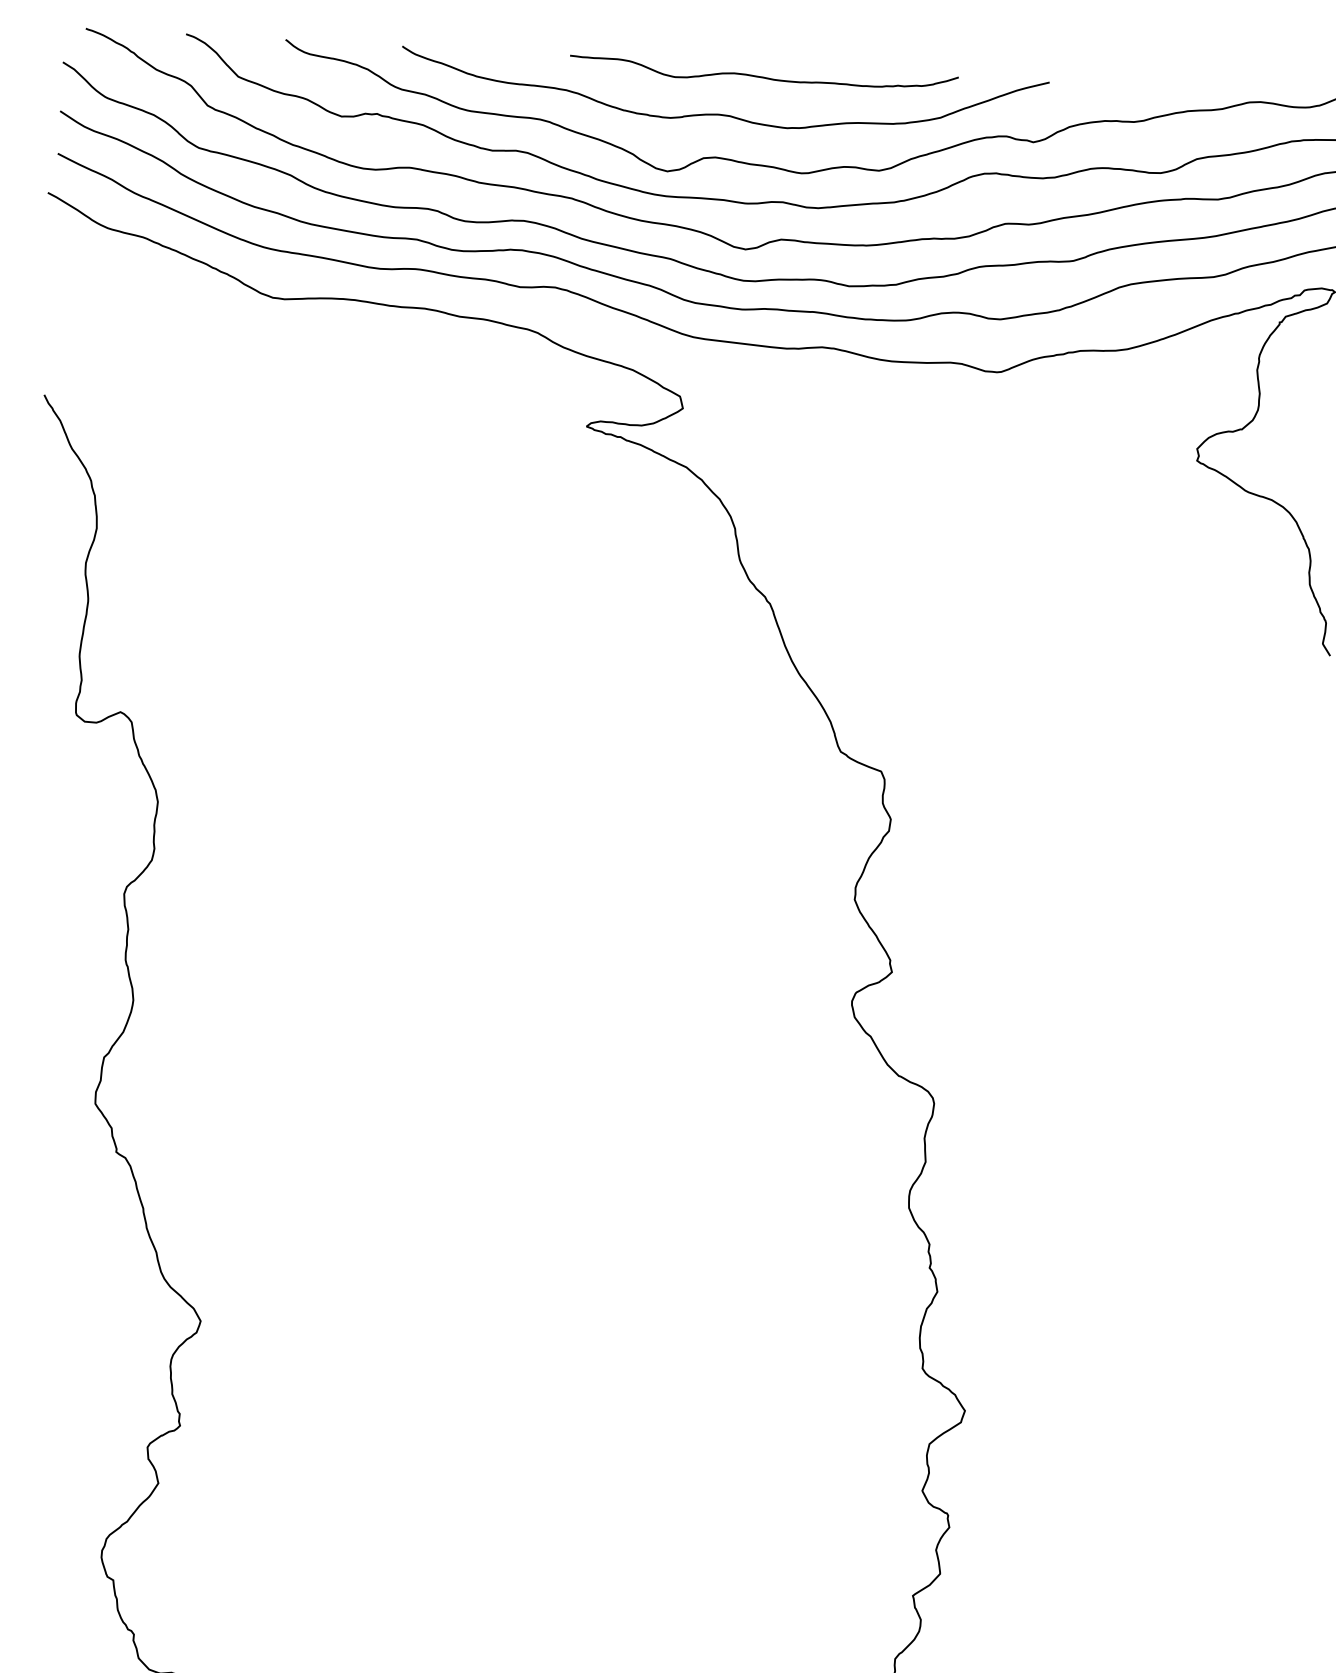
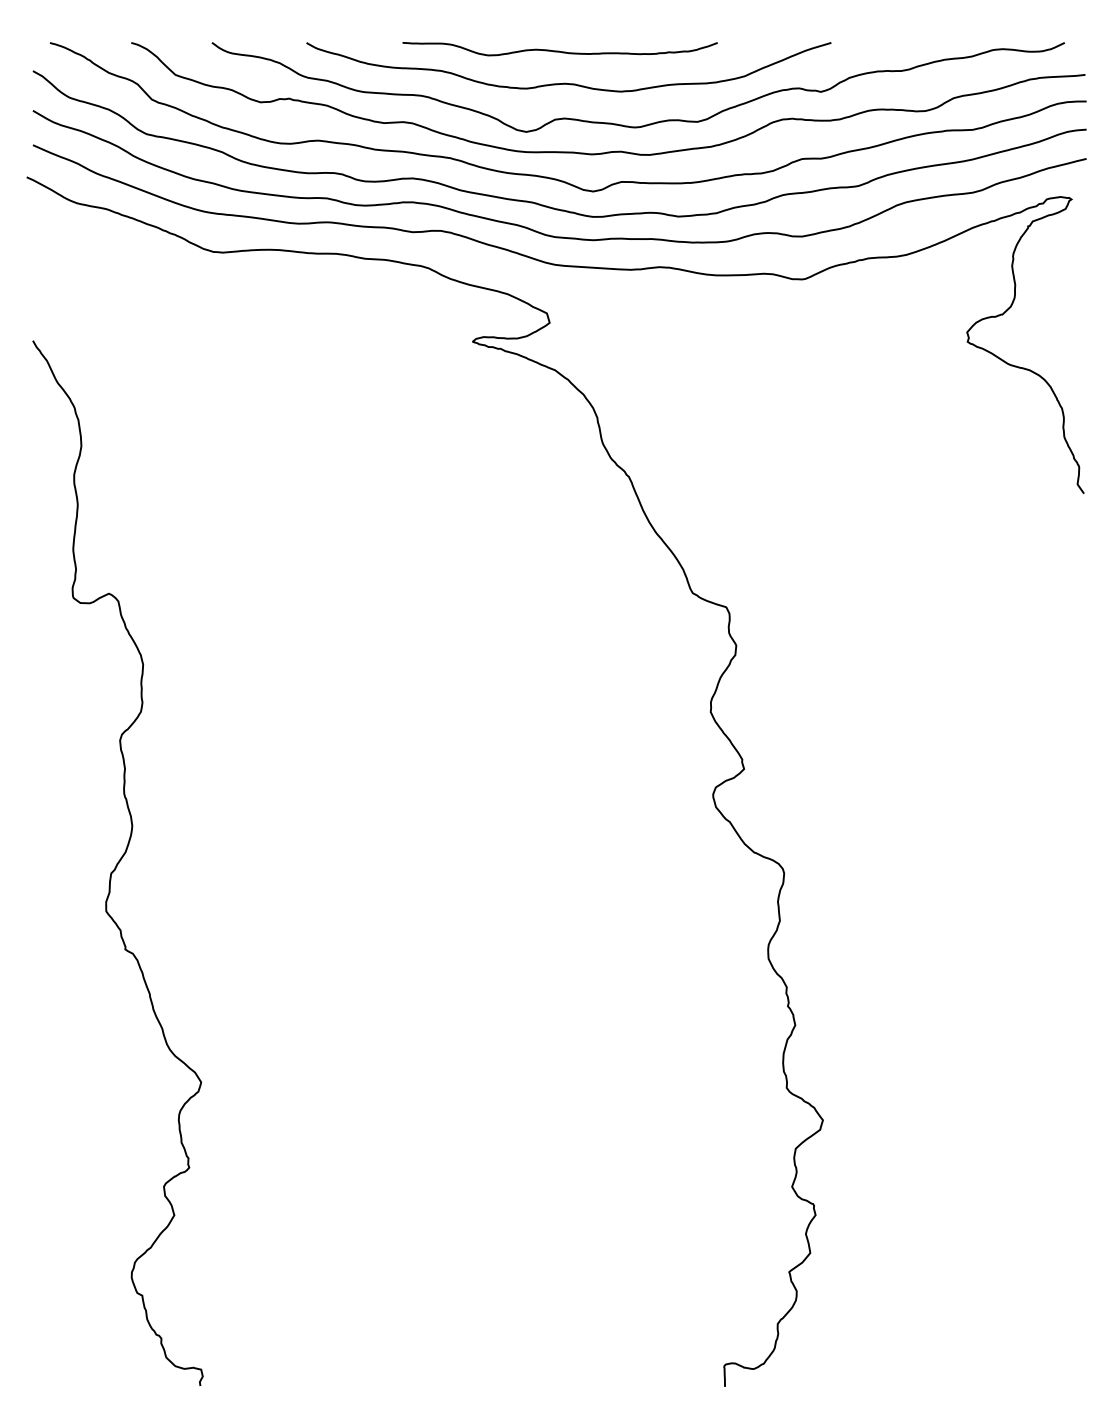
curve: (763, 75) -> (559, 50), moved

